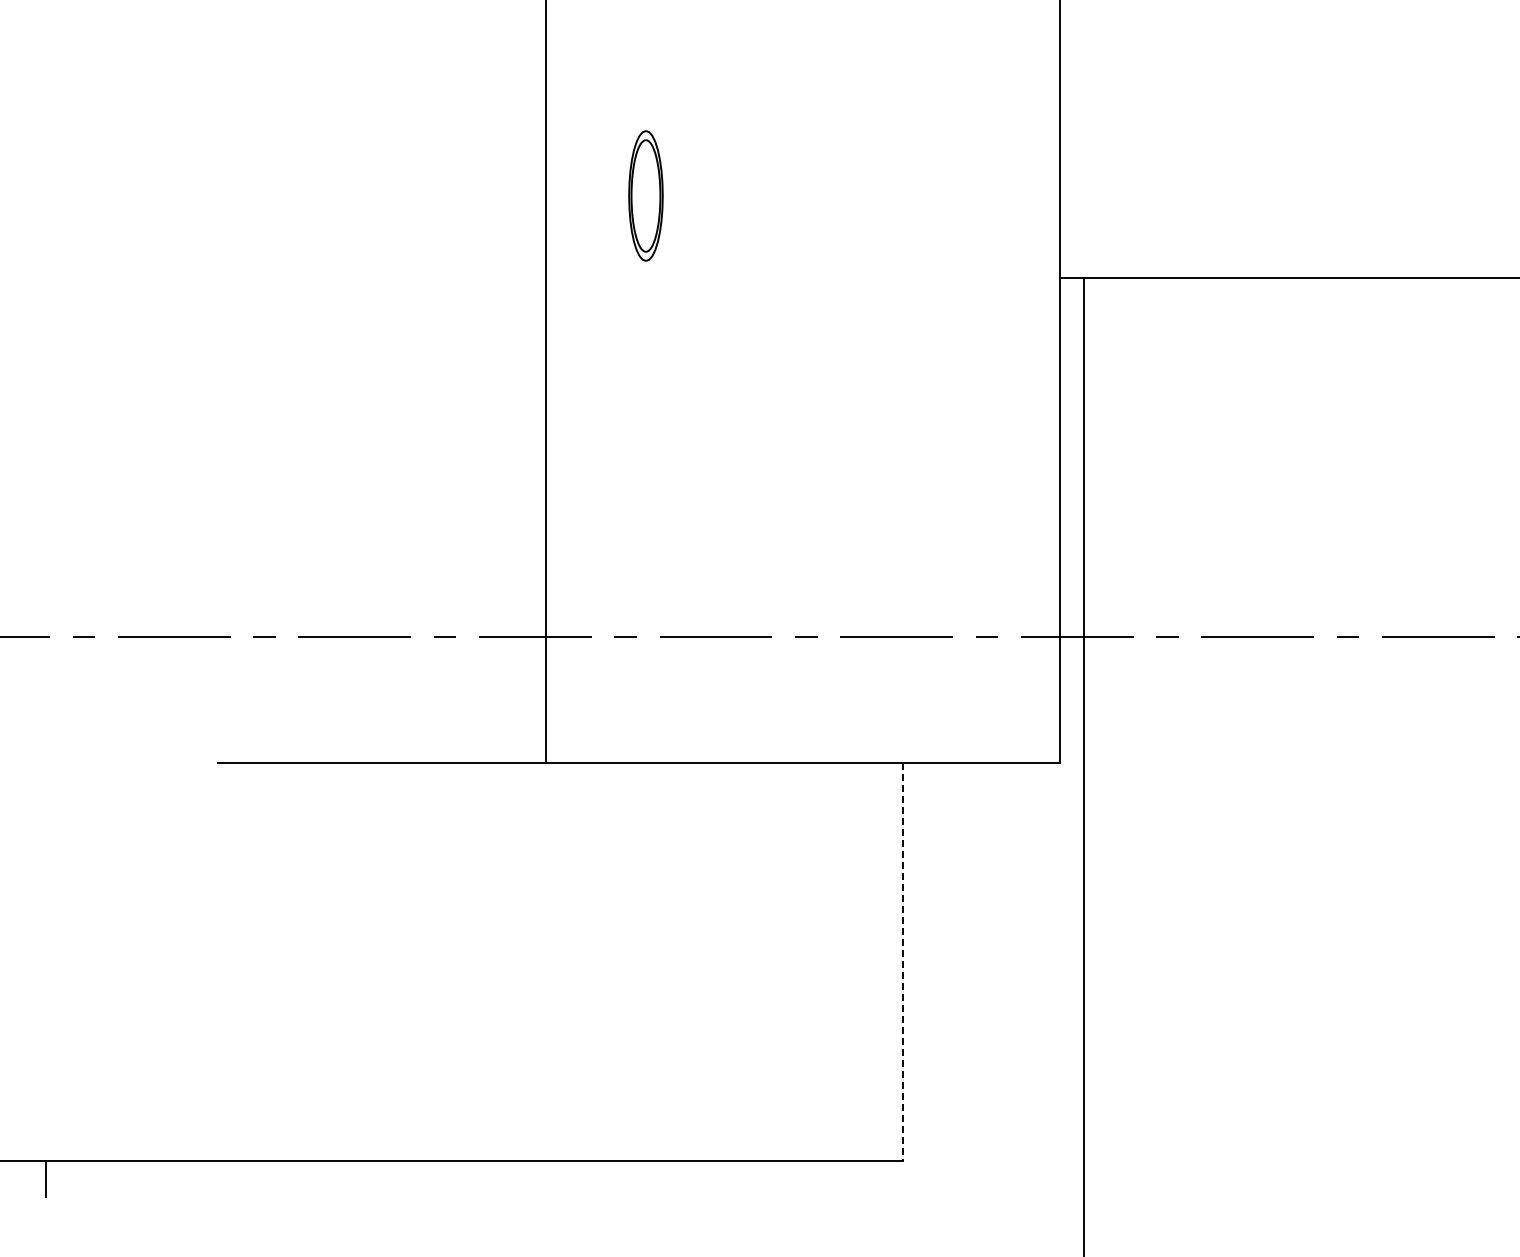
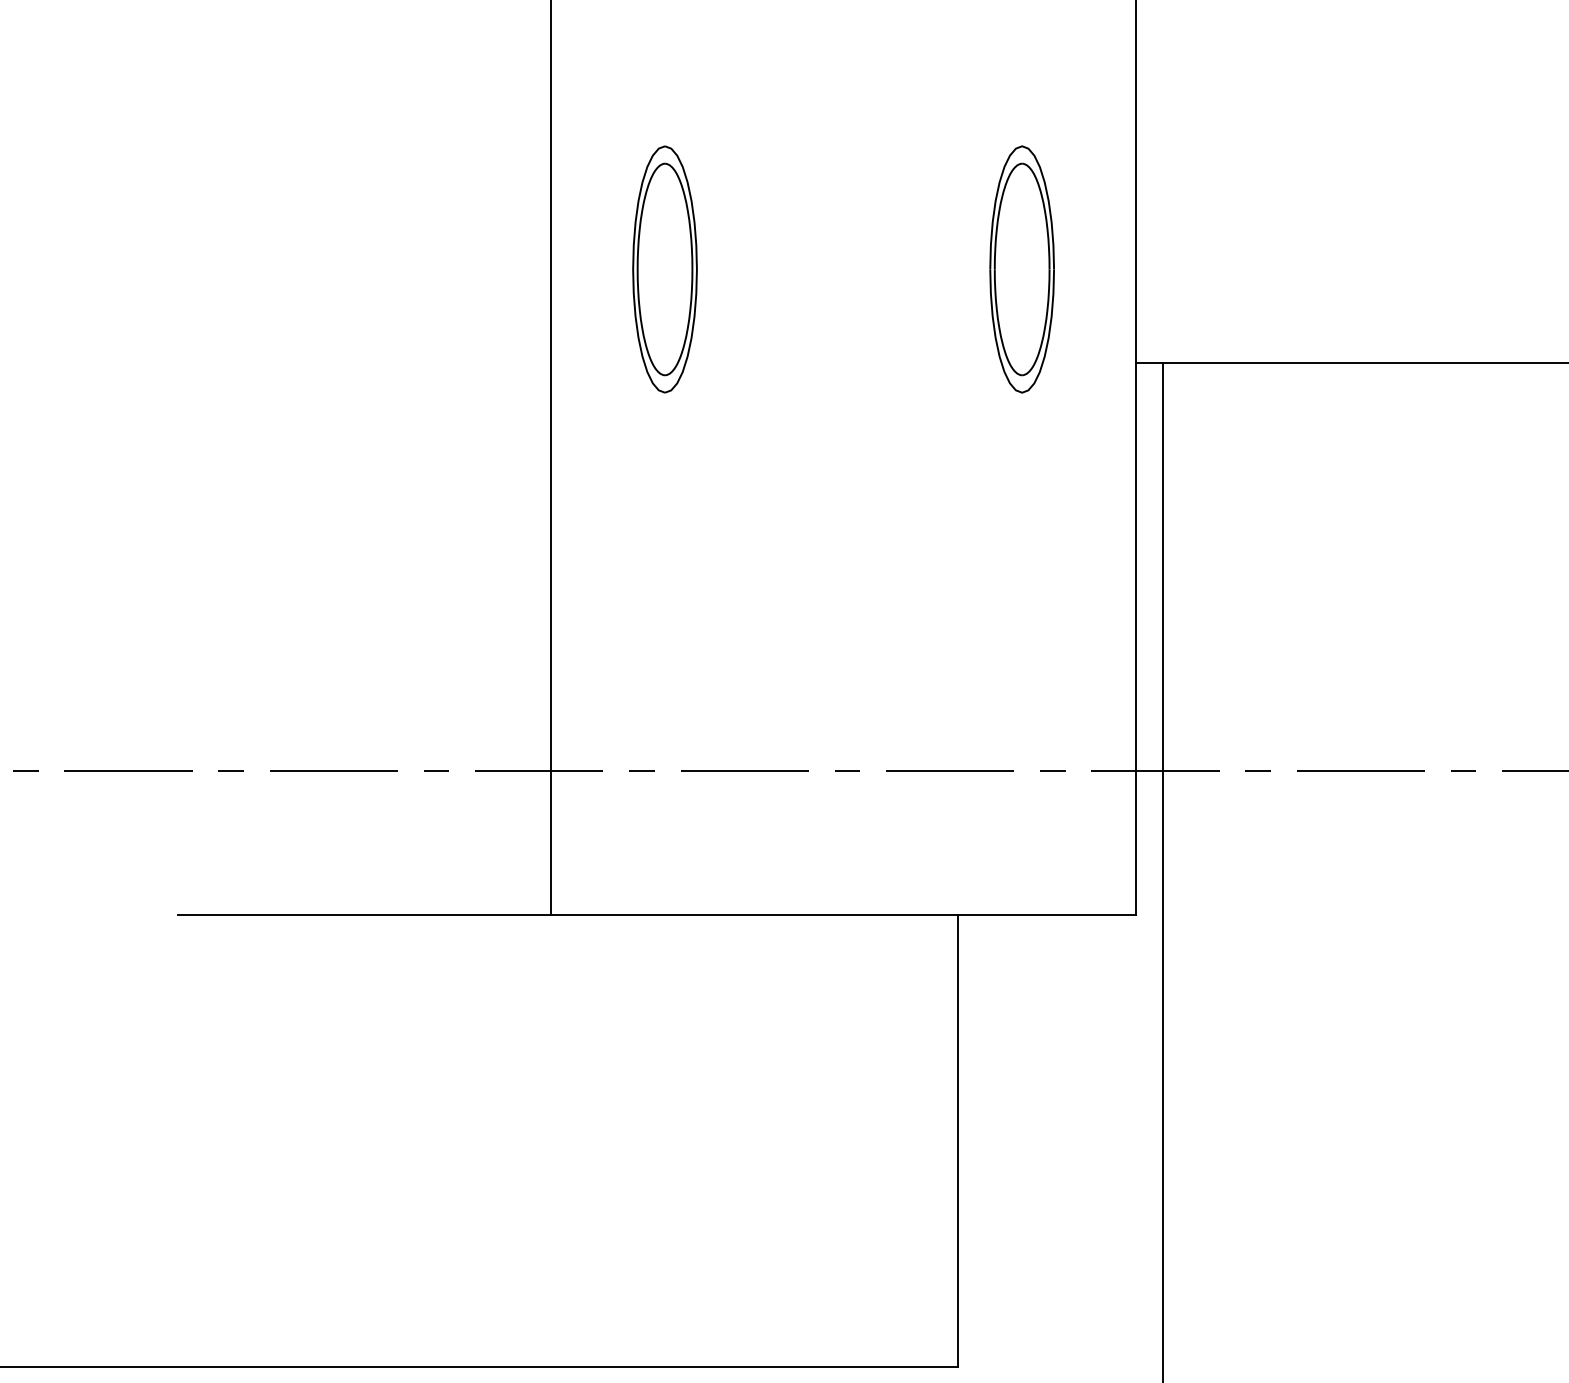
part: (645, 195) -> (664, 268), size x1.67
part: (959, 195) -> (1021, 268), added
line: (903, 961) -> (957, 1140), dashed -> solid

